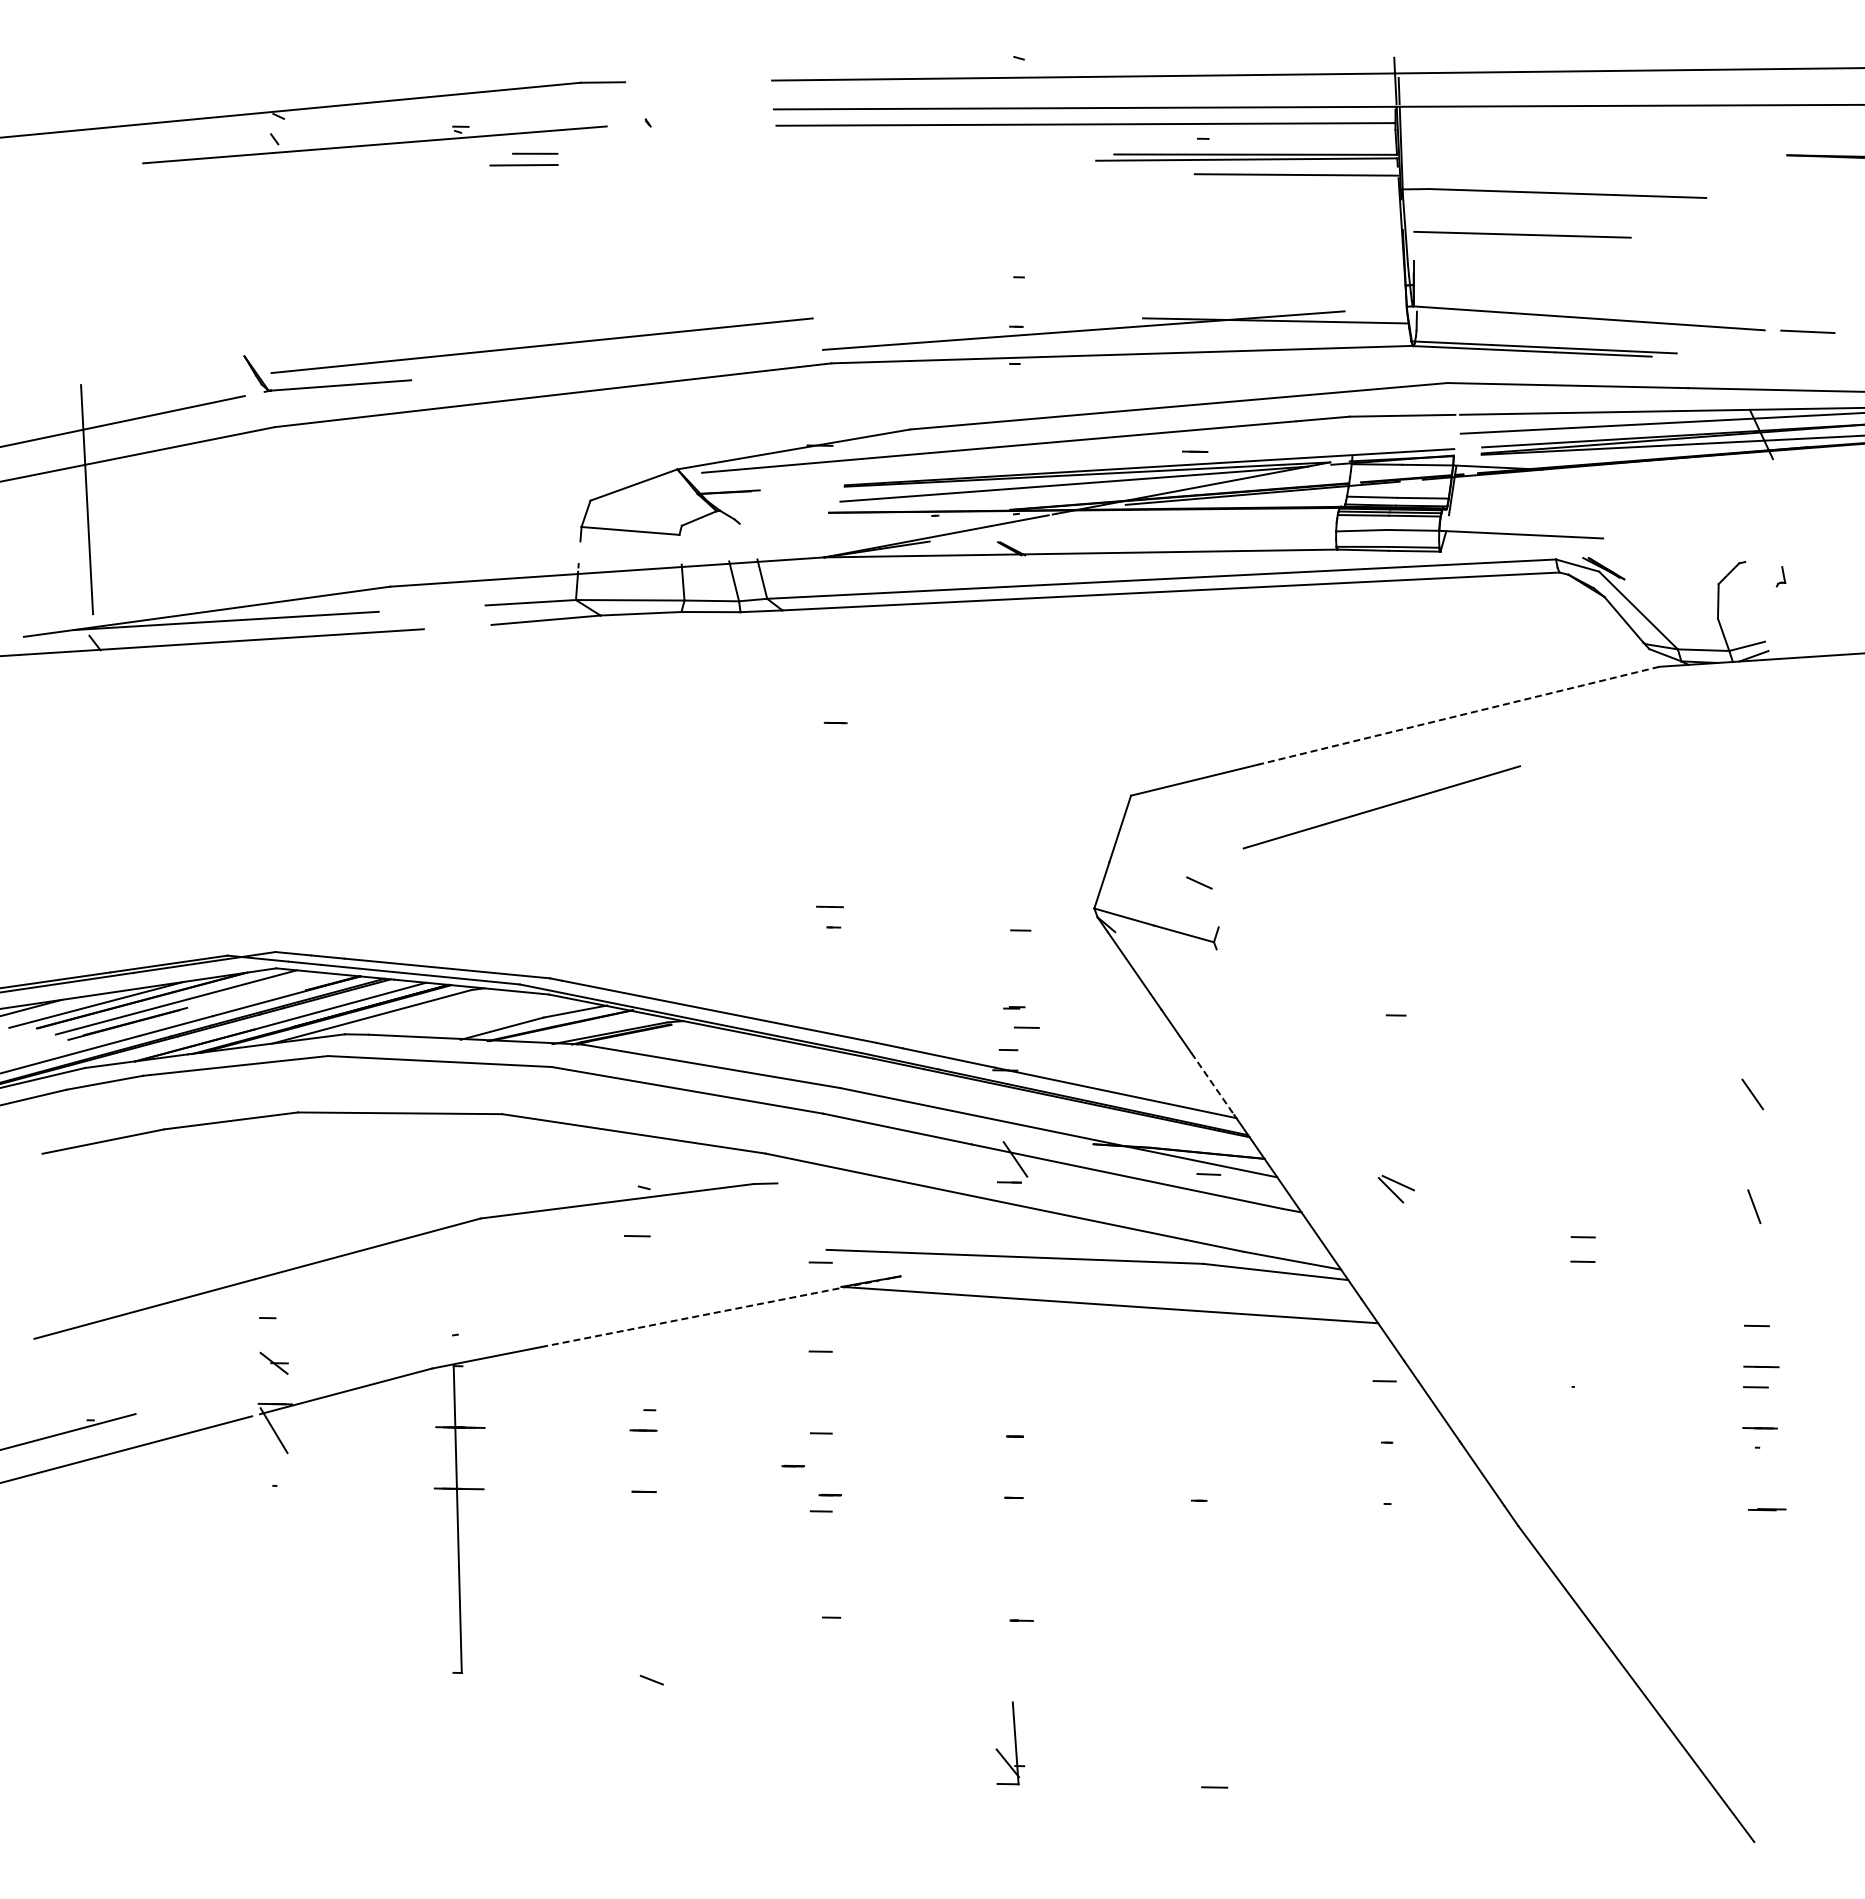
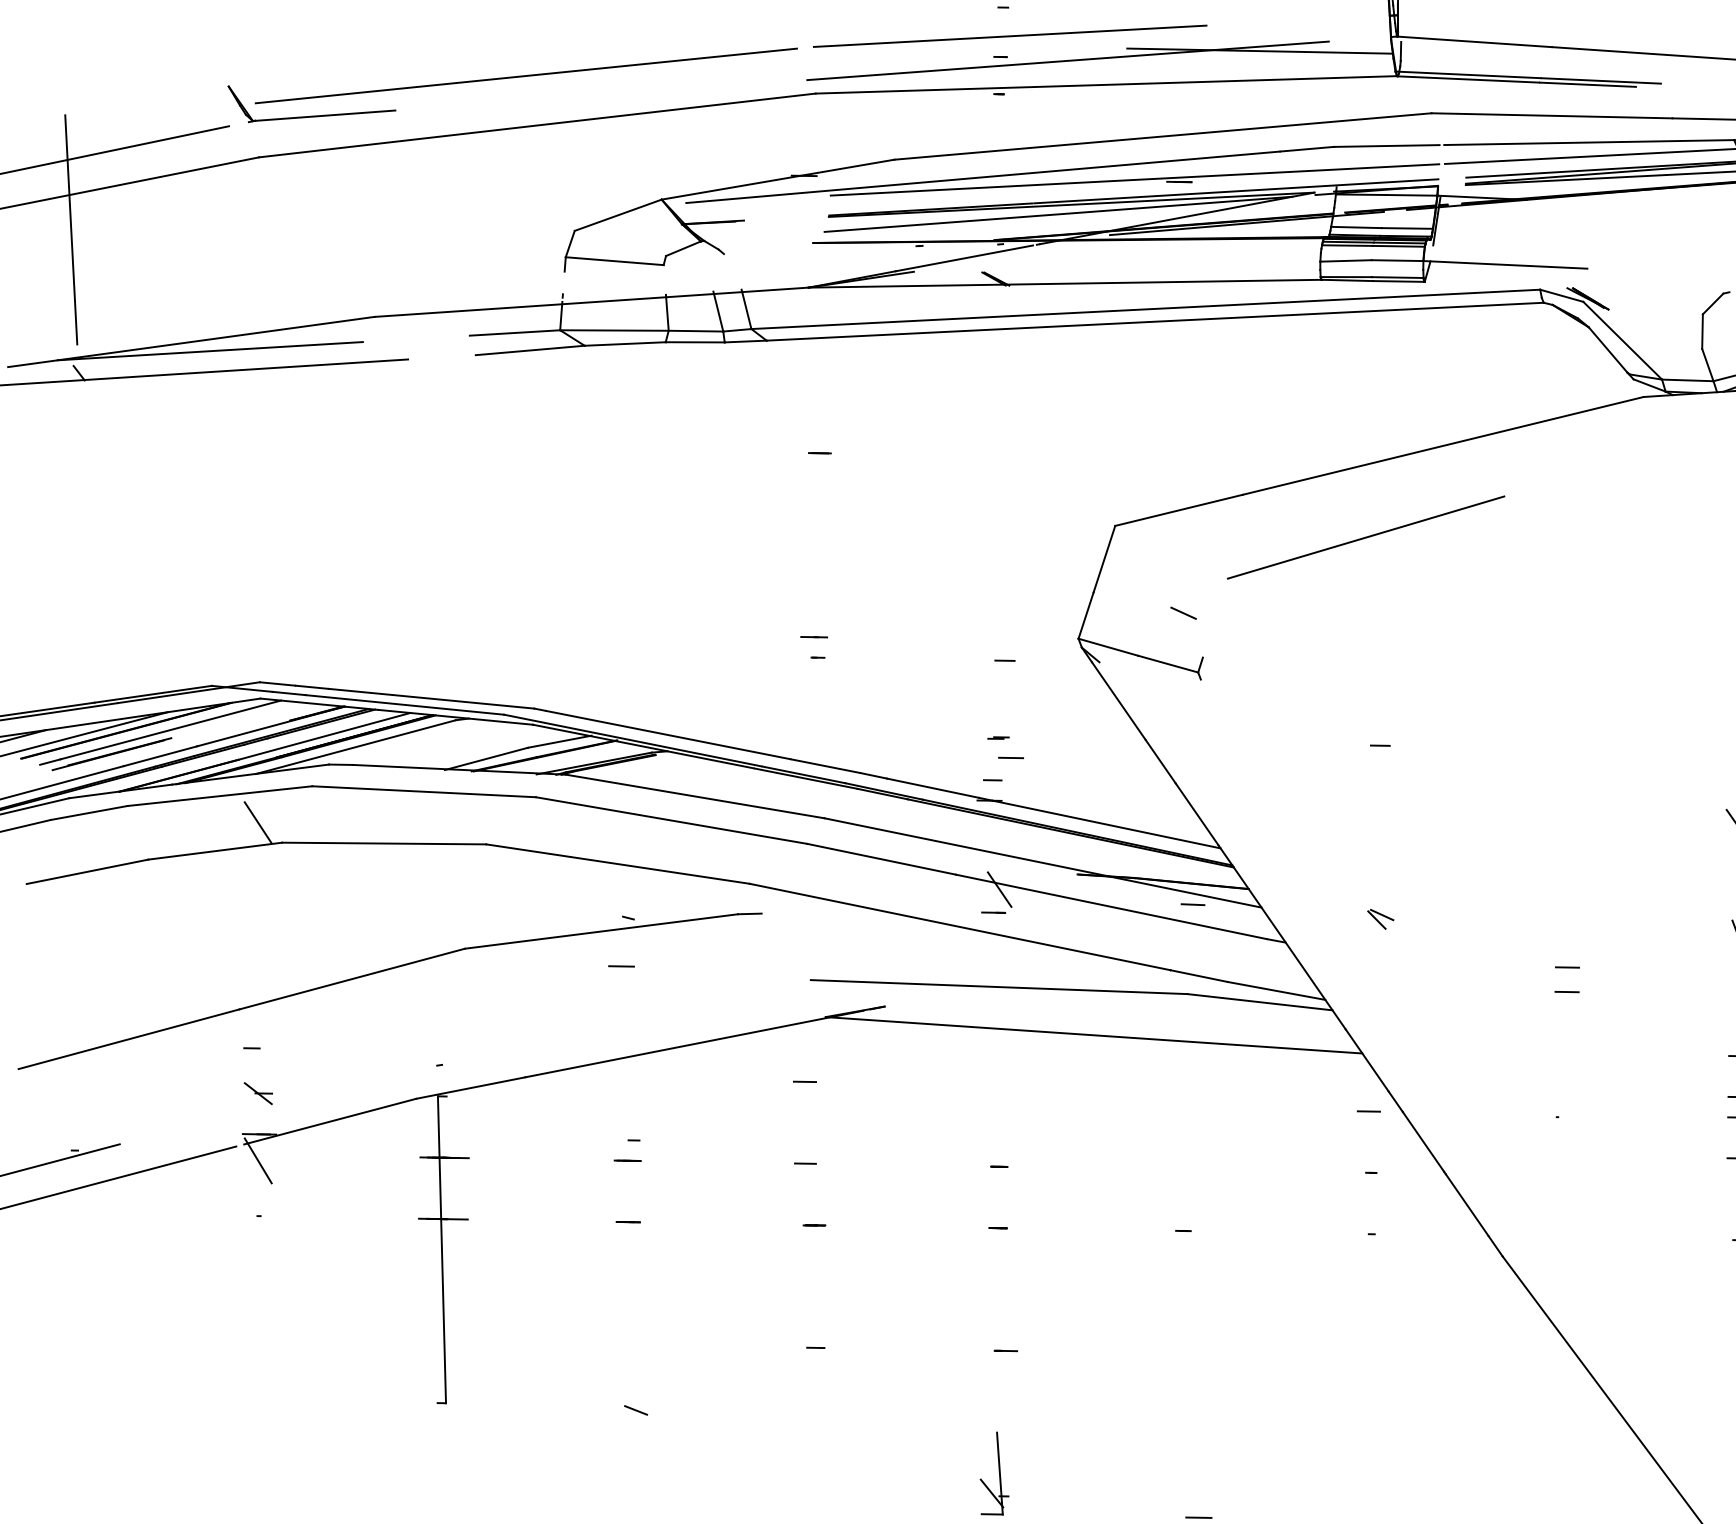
line: (1025, 305) -> (1009, 35), added
line: (1150, 449) -> (1134, 179), added
line: (1458, 715) -> (1442, 445), dashed -> solid
line: (1212, 1084) -> (1196, 814), dashed -> solid
line: (273, 1092) -> (257, 822), added
part: (1396, 1188) -> (1380, 918), size x0.71
line: (820, 1262) -> (804, 992), removed
line: (710, 1313) -> (694, 1043), dashed -> solid
line: (792, 1465) -> (776, 1195), removed
line: (820, 1511) -> (804, 1241), removed

